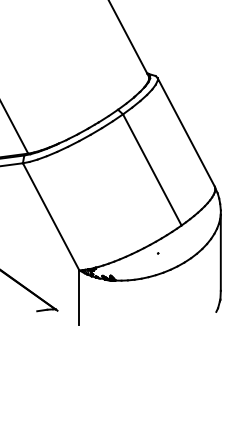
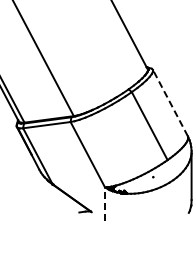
line: (186, 132) -> (170, 103), solid -> dashed
line: (80, 298) -> (105, 204), solid -> dashed

